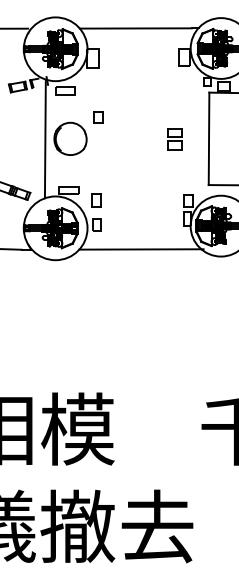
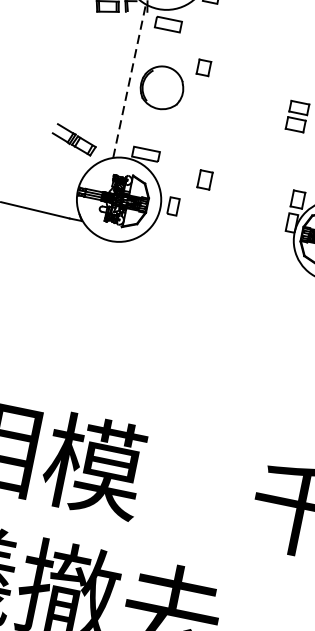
line: (45, 139) -> (129, 81), solid -> dashed
part: (96, 200) -> (205, 179), moved
line: (141, 249) -> (224, 249), removed

